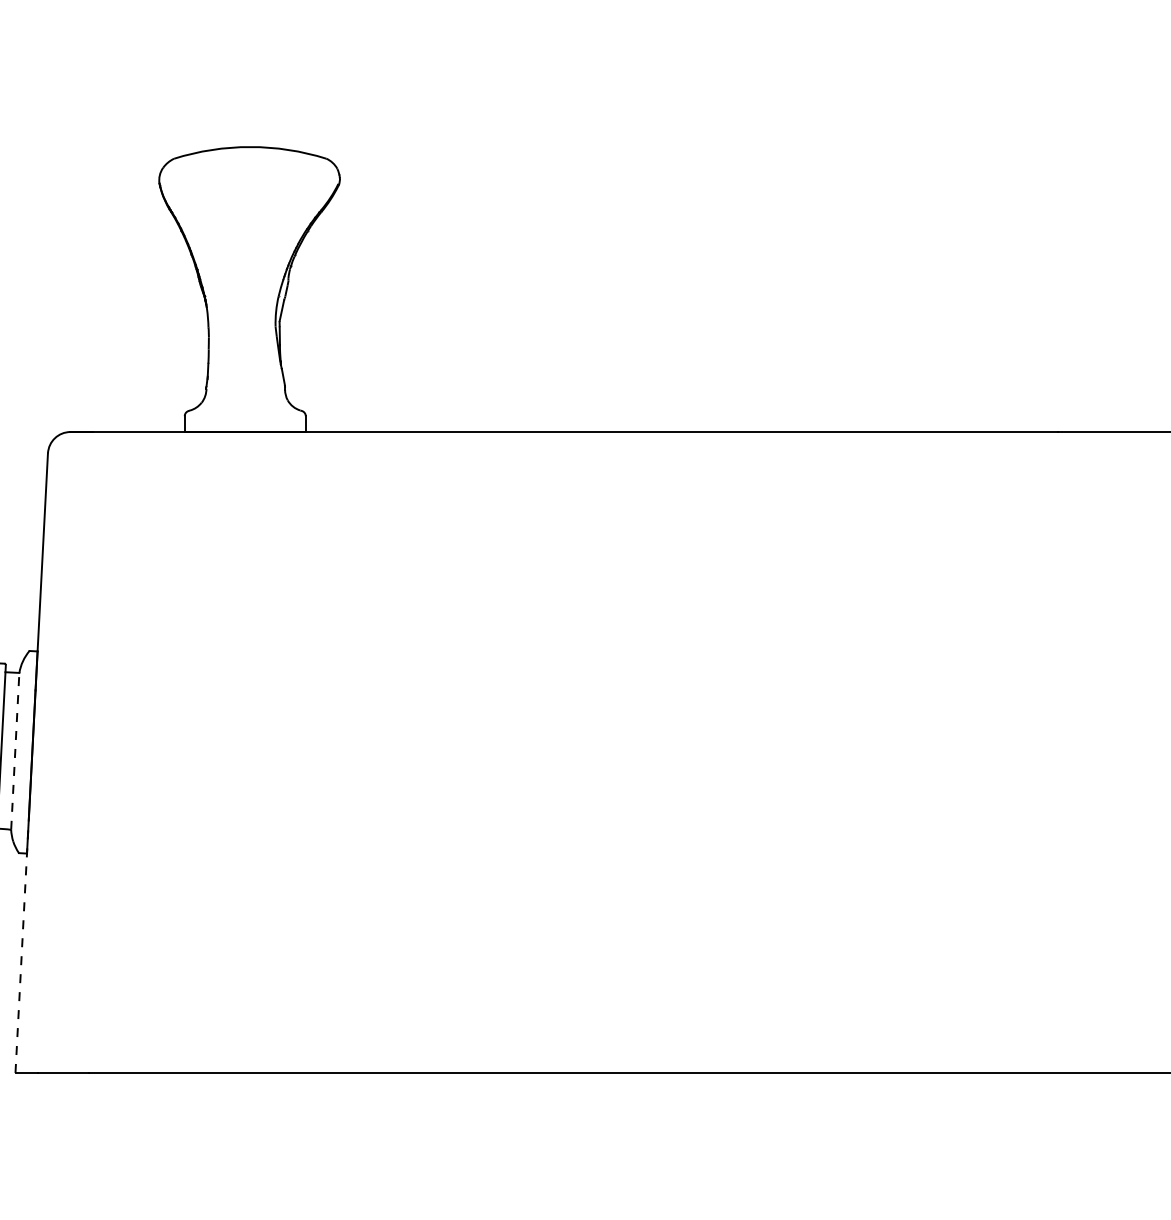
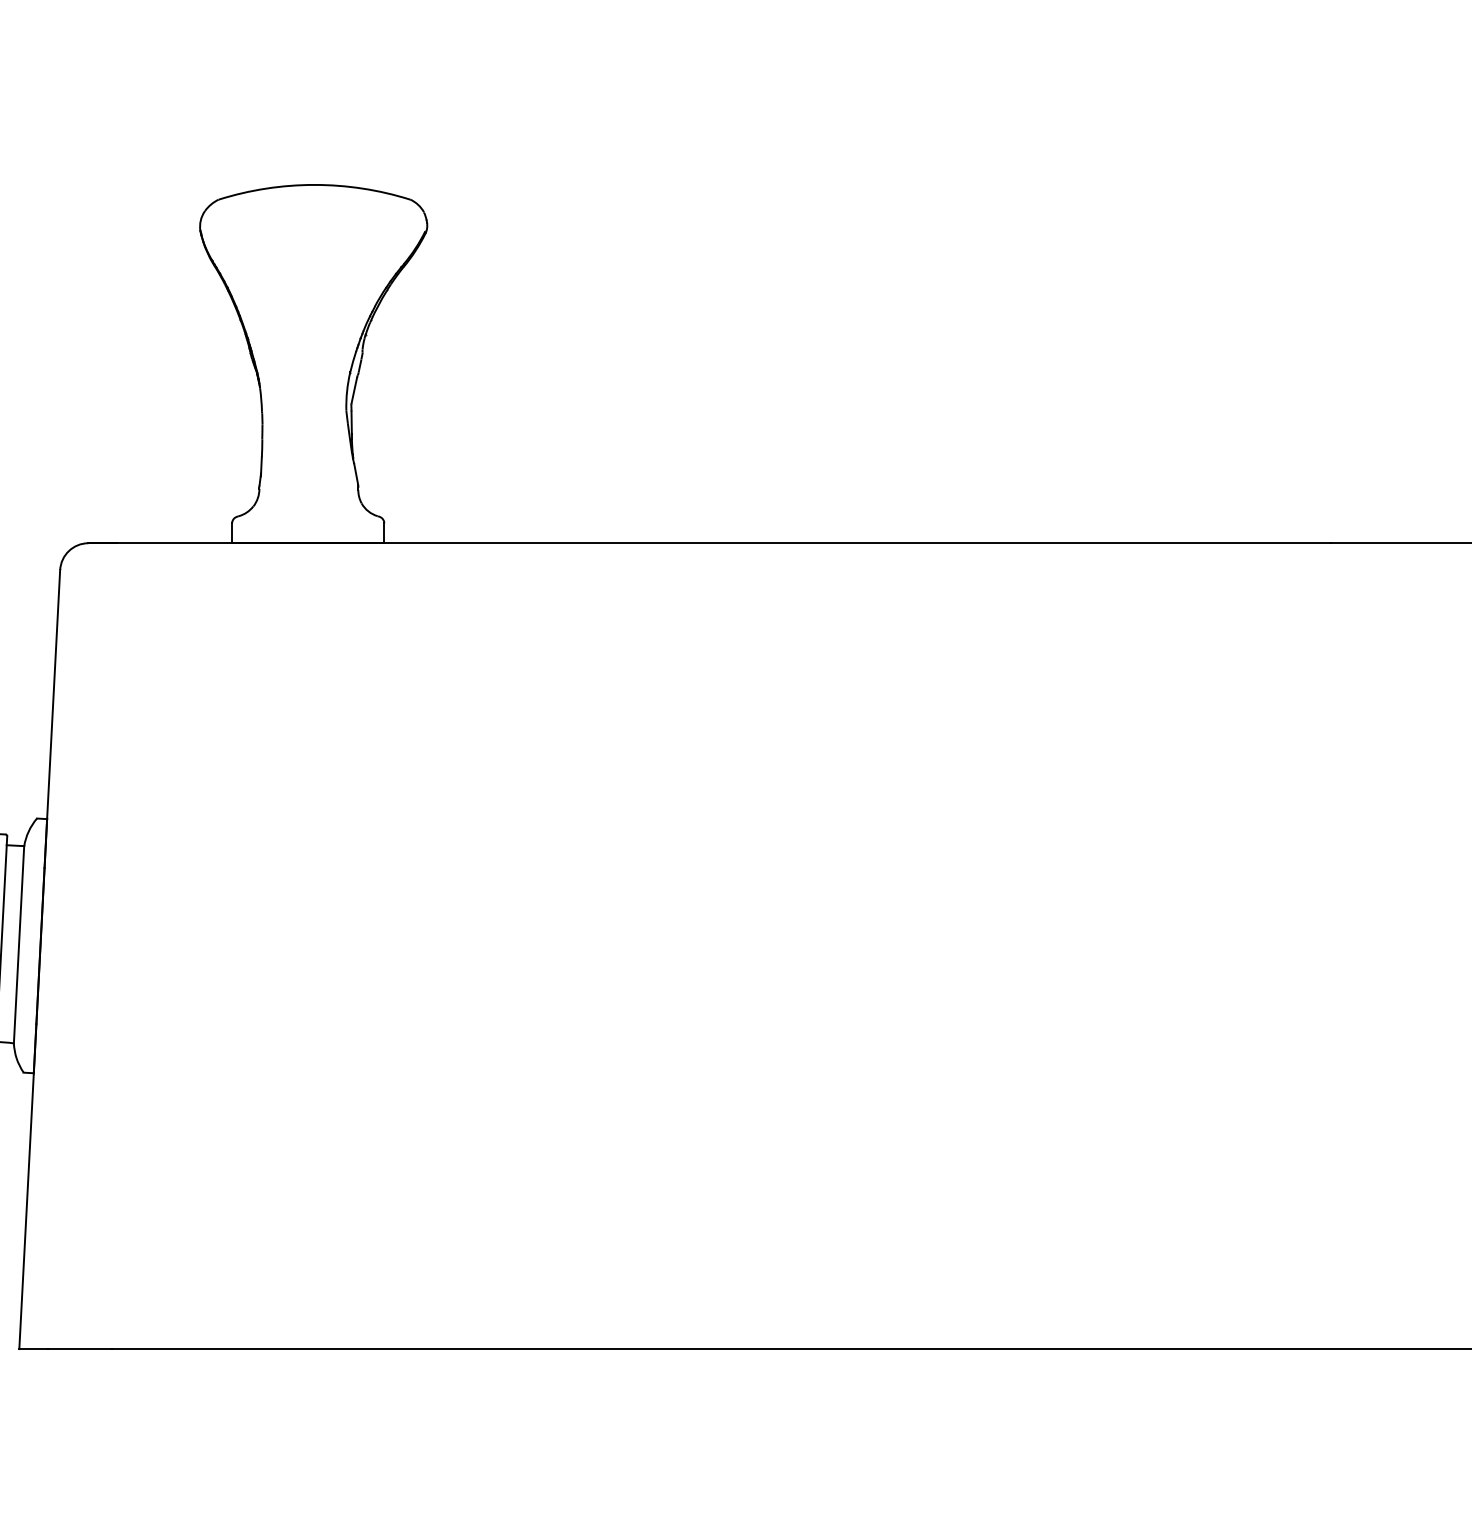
line: (15, 751) -> (19, 944), dashed -> solid
line: (22, 943) -> (28, 1186), dashed -> solid

